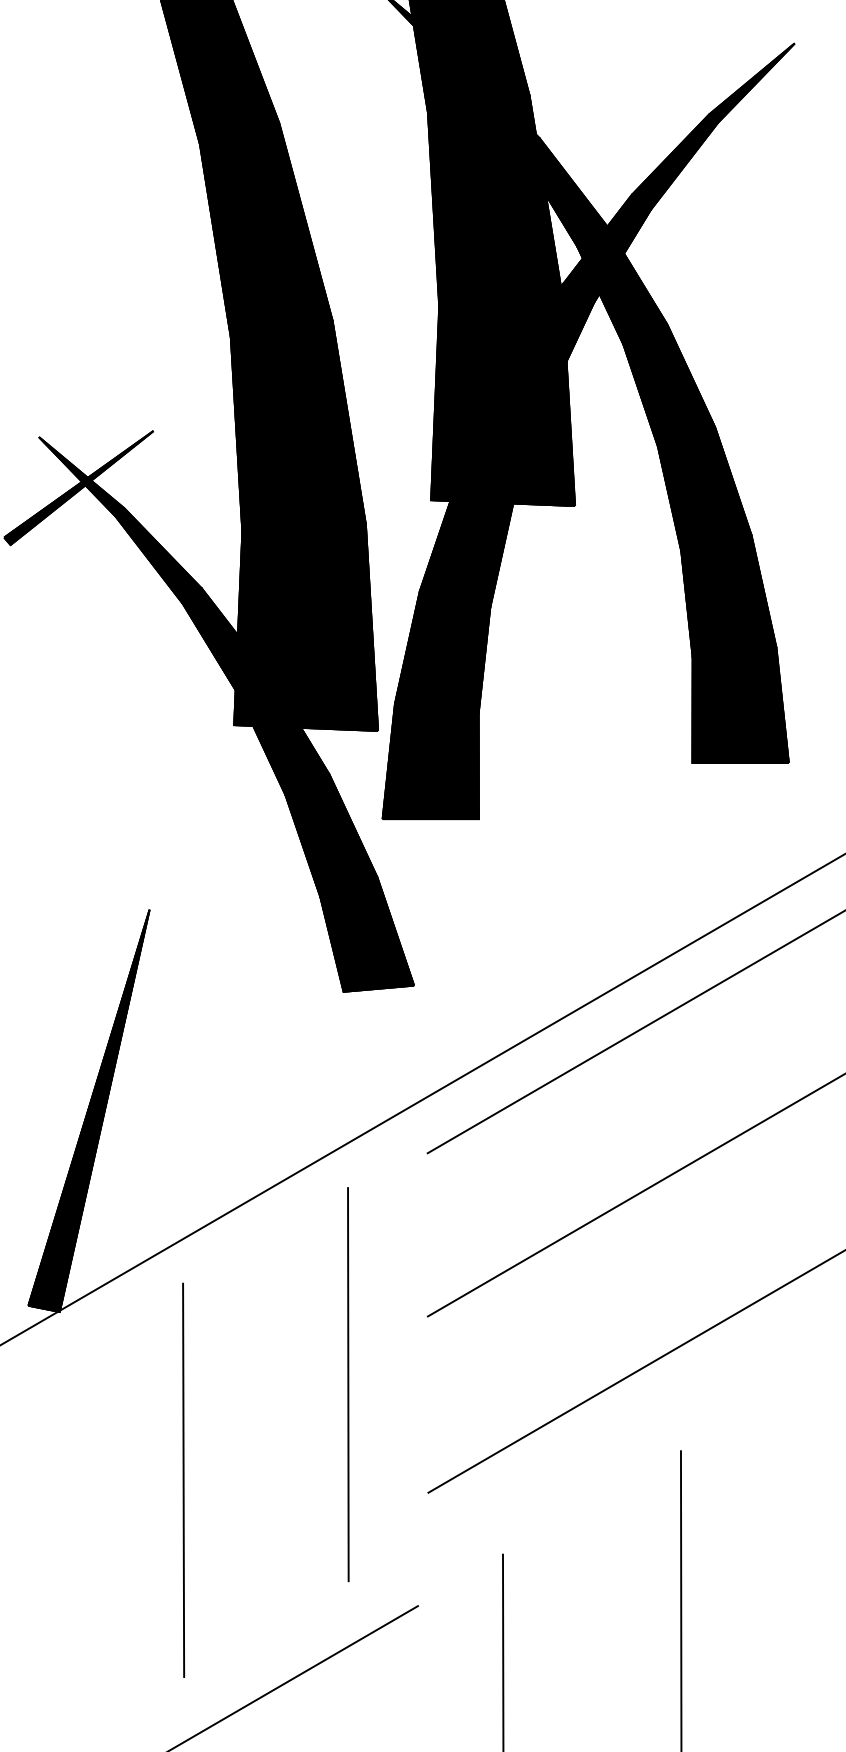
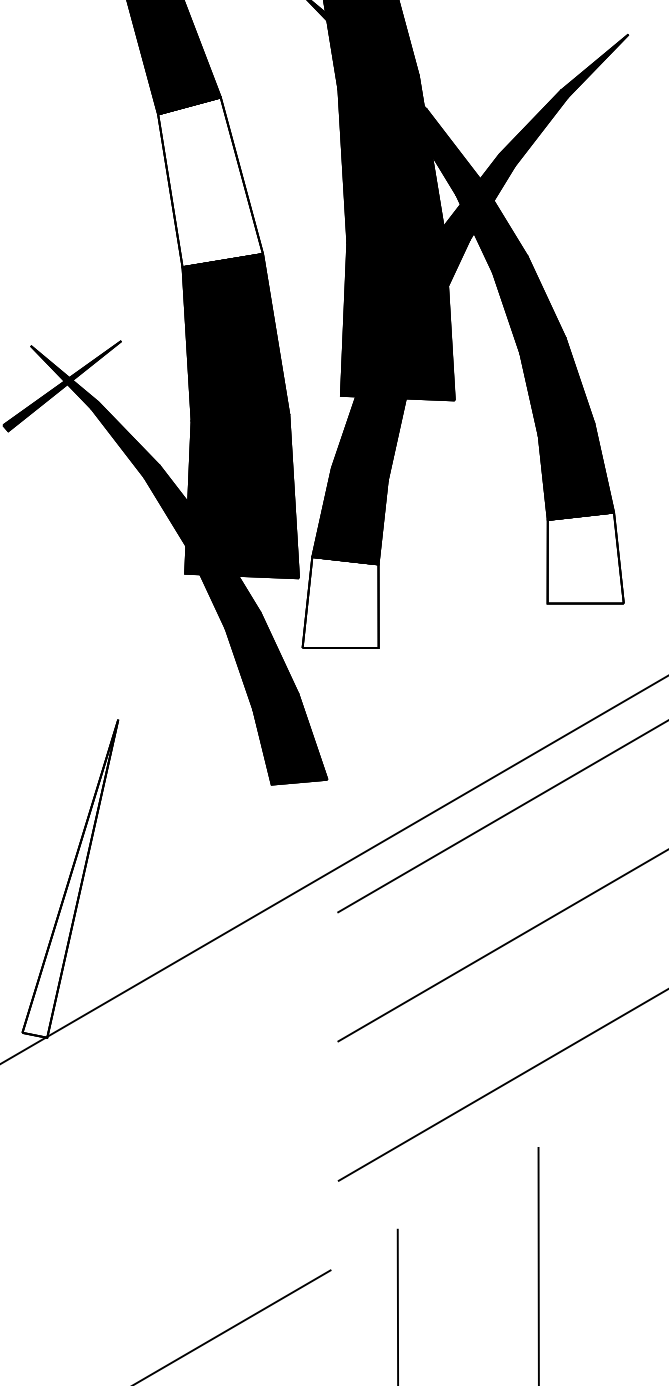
fill: (266, 230) -> (210, 182), removed
fill: (740, 704) -> (585, 557), removed
fill: (430, 760) -> (340, 601), removed
fill: (89, 1110) -> (70, 878), removed
line: (348, 1383) -> (275, 1094), removed
line: (182, 1479) -> (144, 1170), removed

